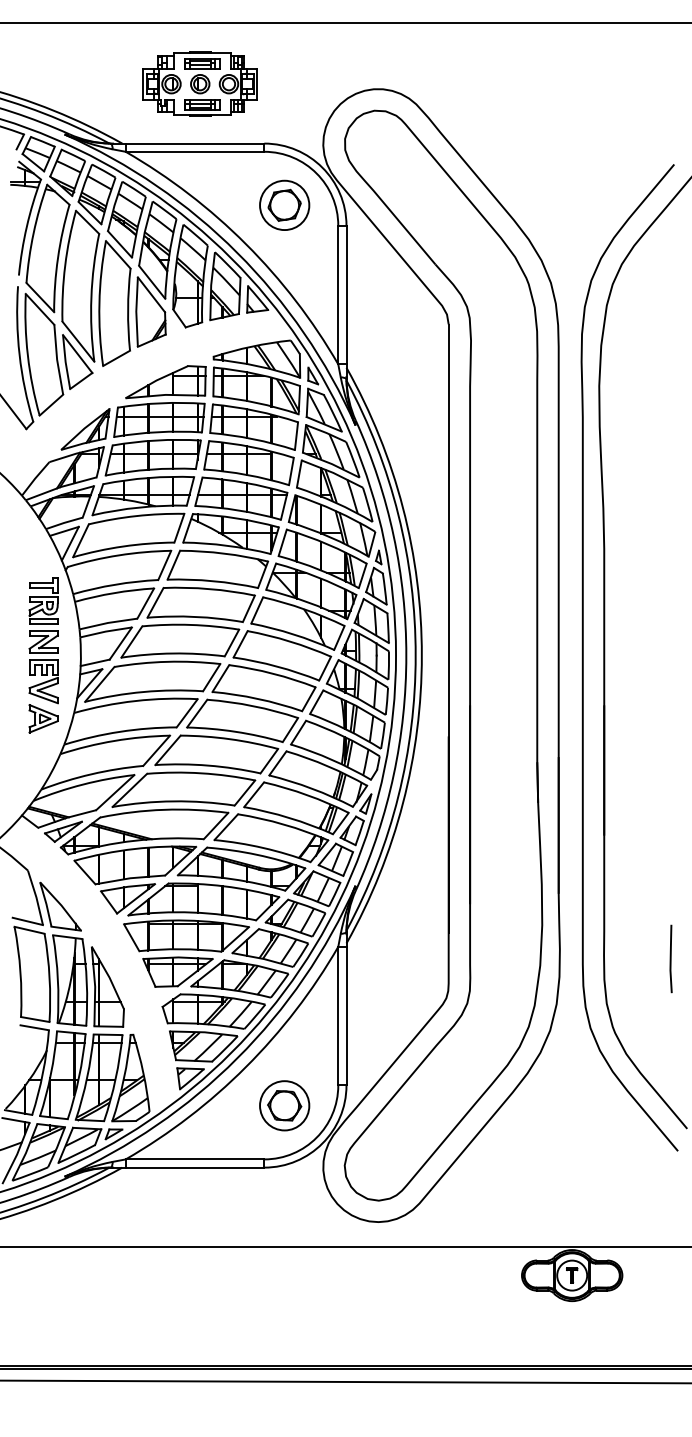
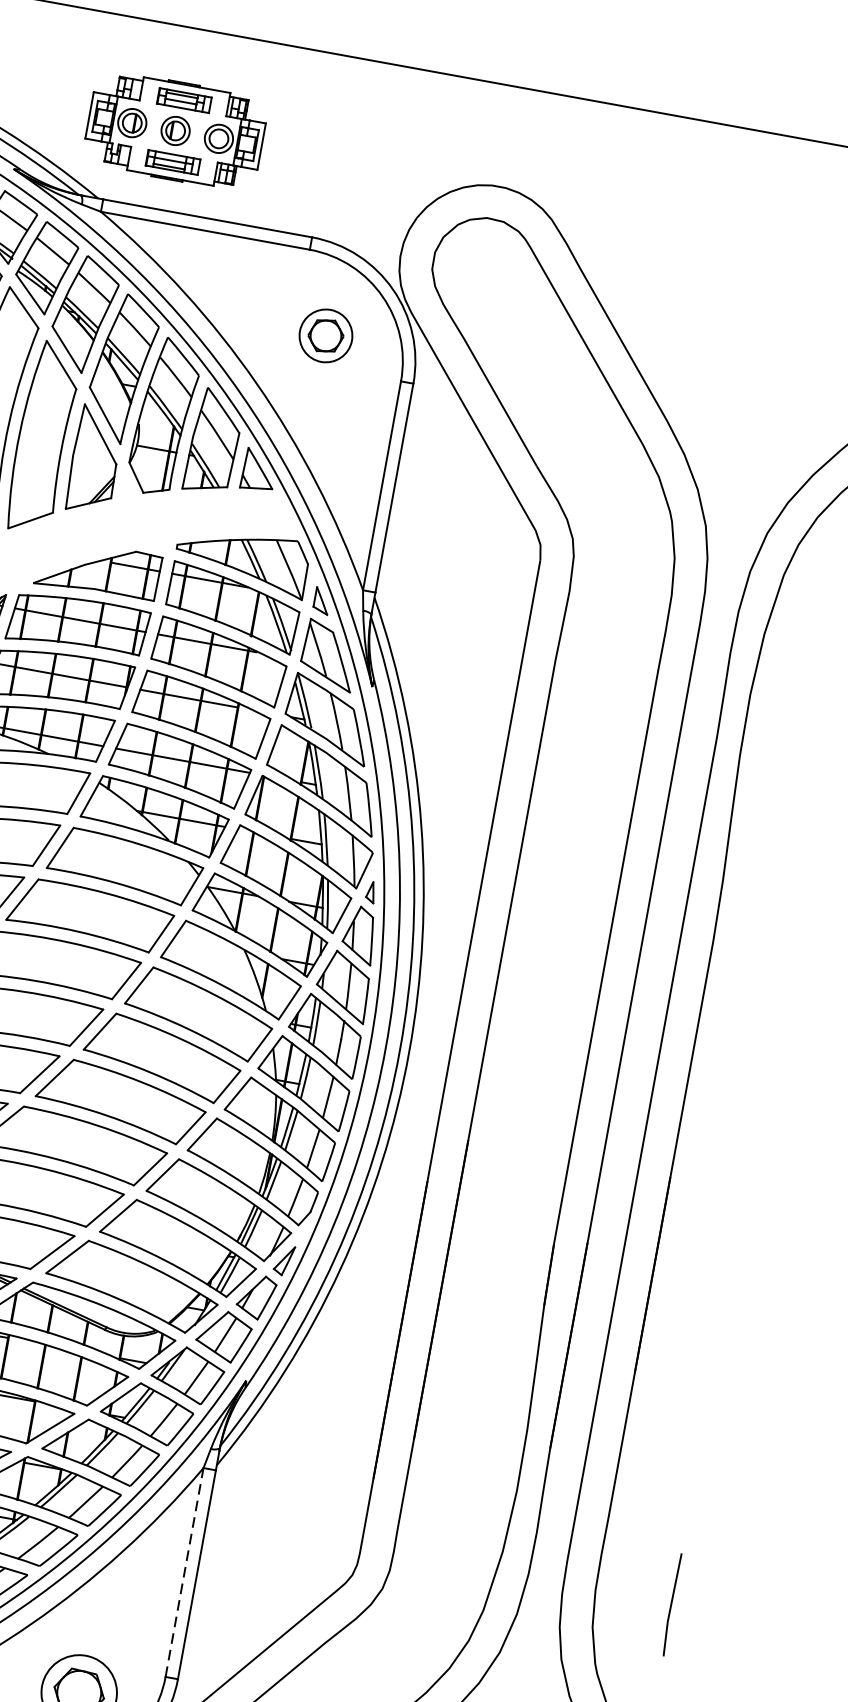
part: (199, 83) -> (174, 129), moved
part: (284, 204) -> (325, 334), size x0.7
line: (670, 958) -> (671, 1603), moved
line: (338, 1015) -> (185, 1571), solid -> dashed

